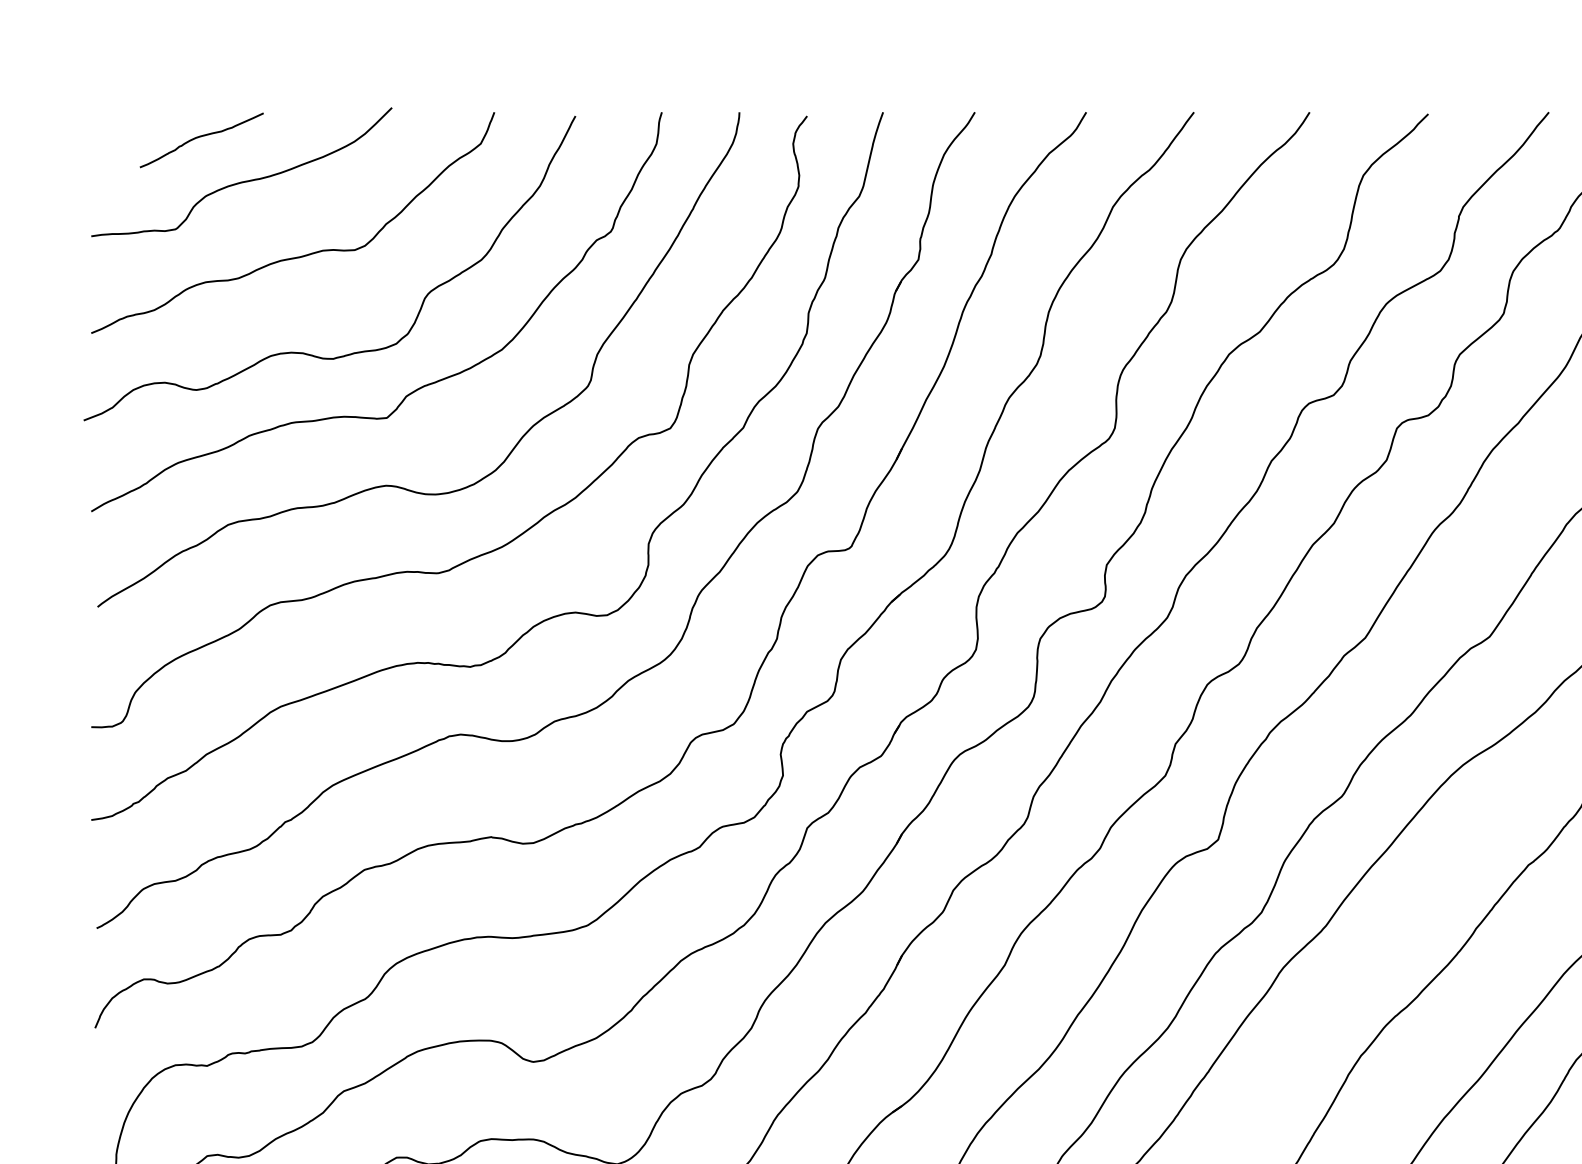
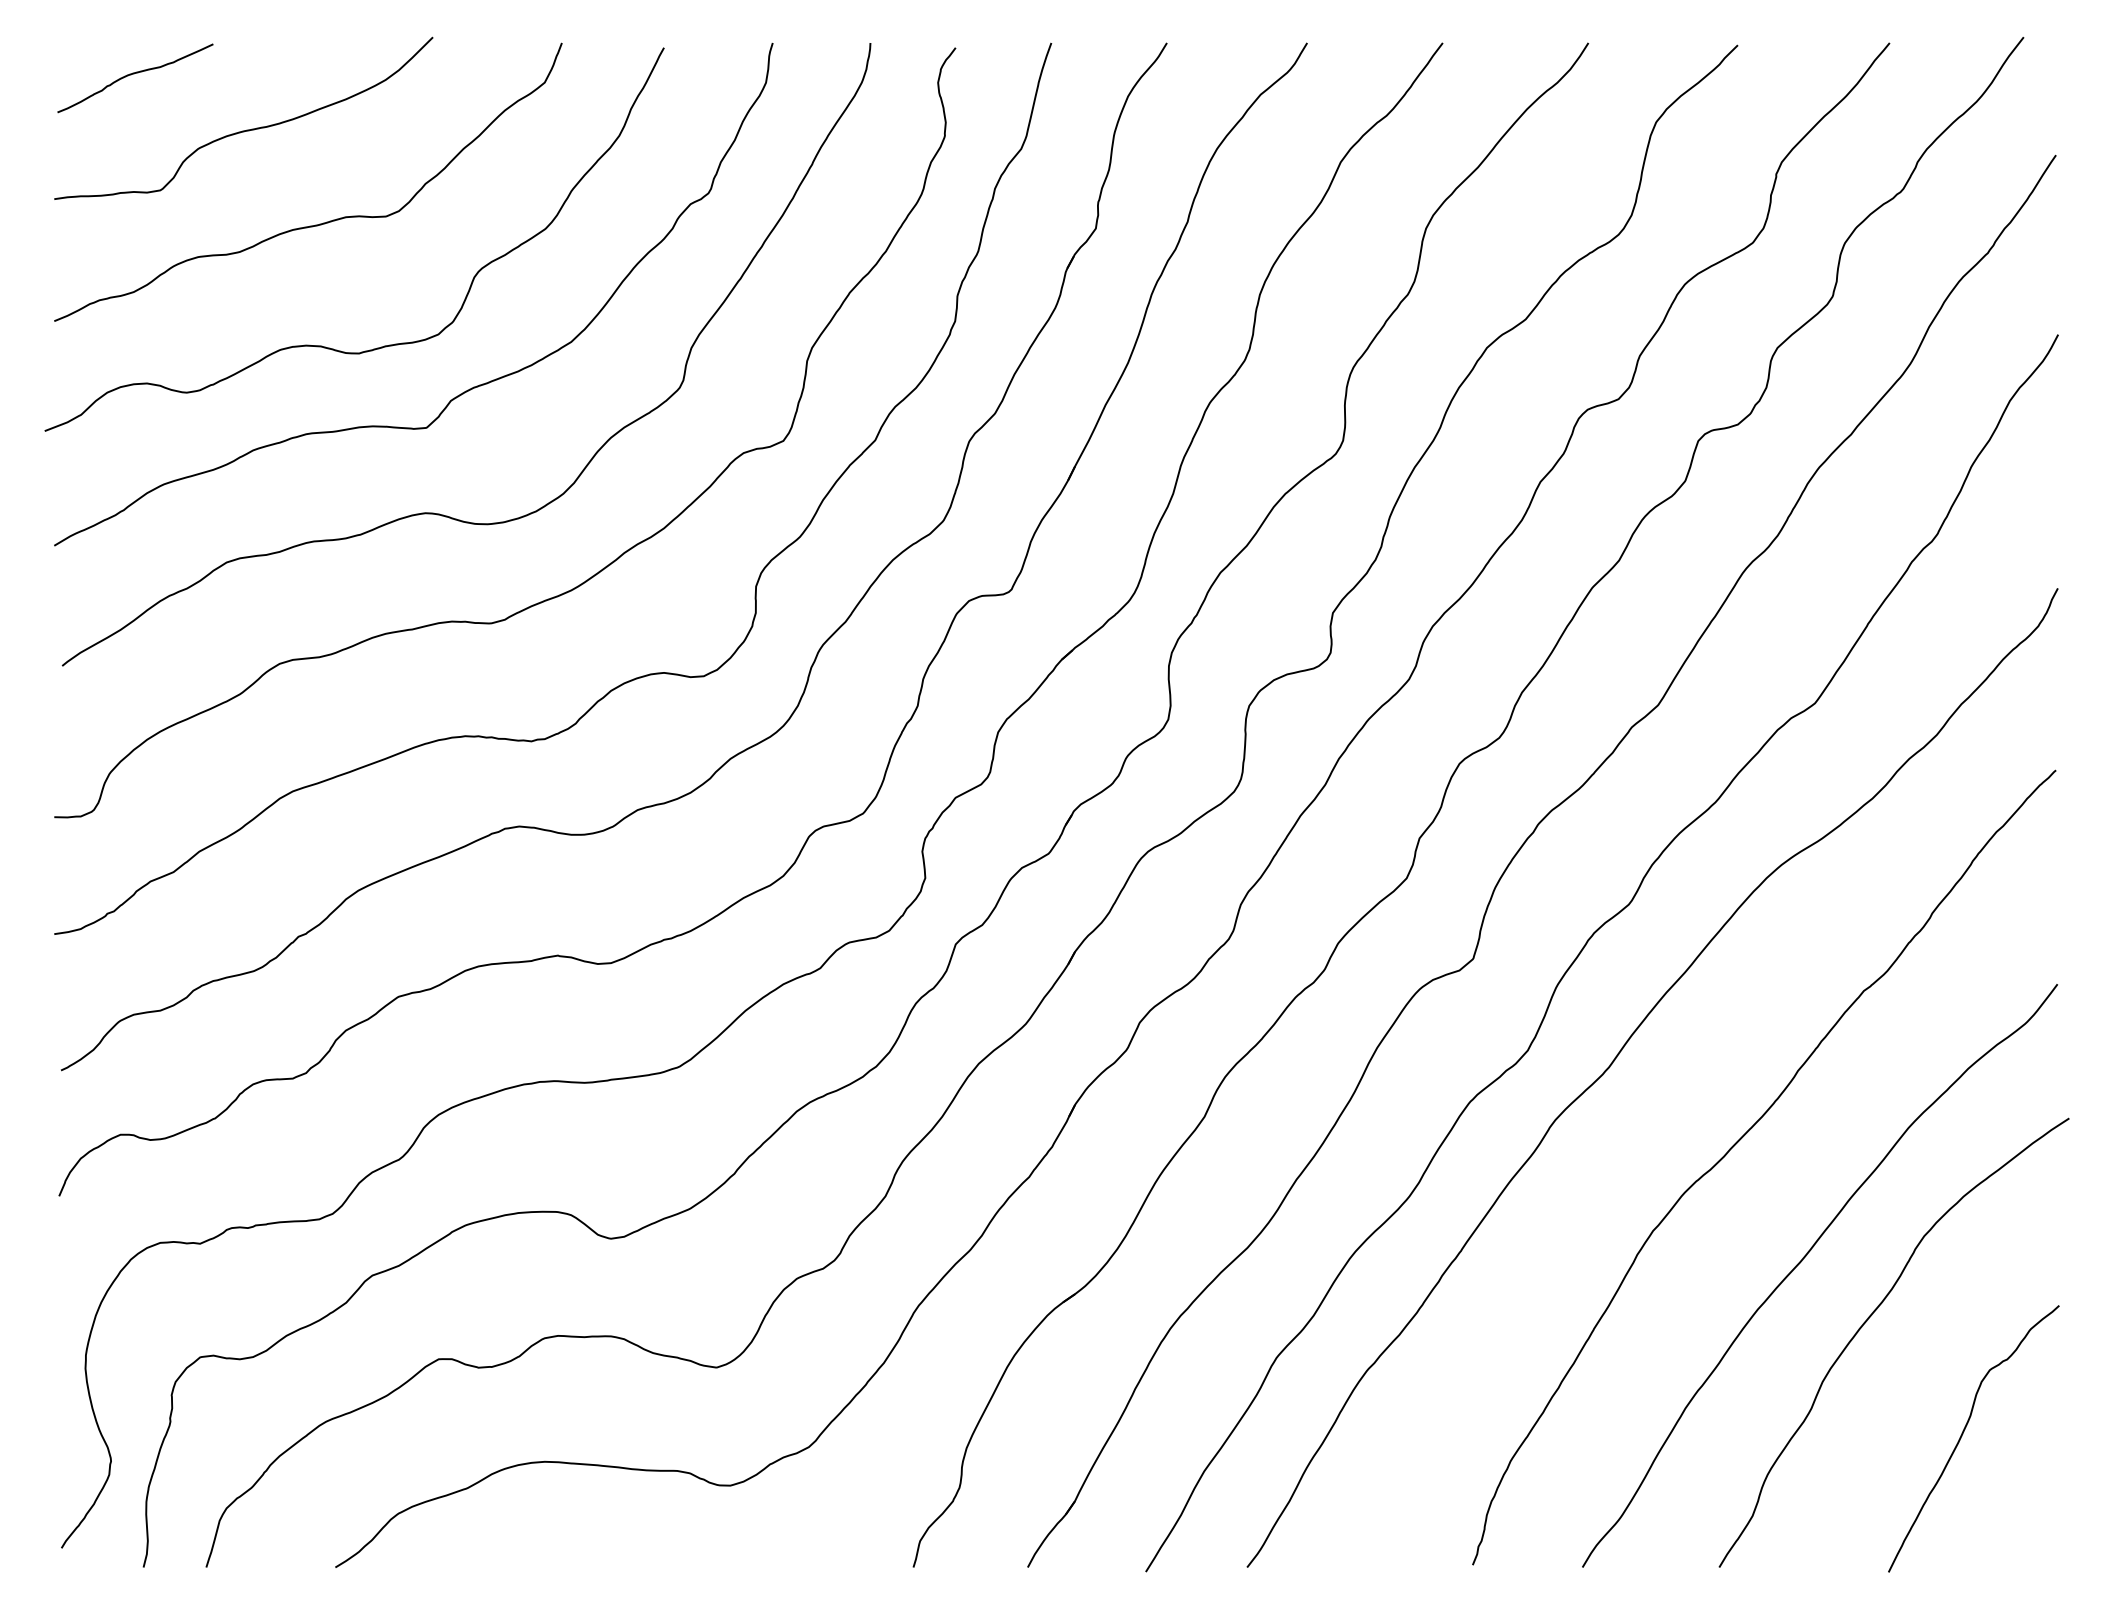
curve: (201, 137) -> (134, 74), moved

